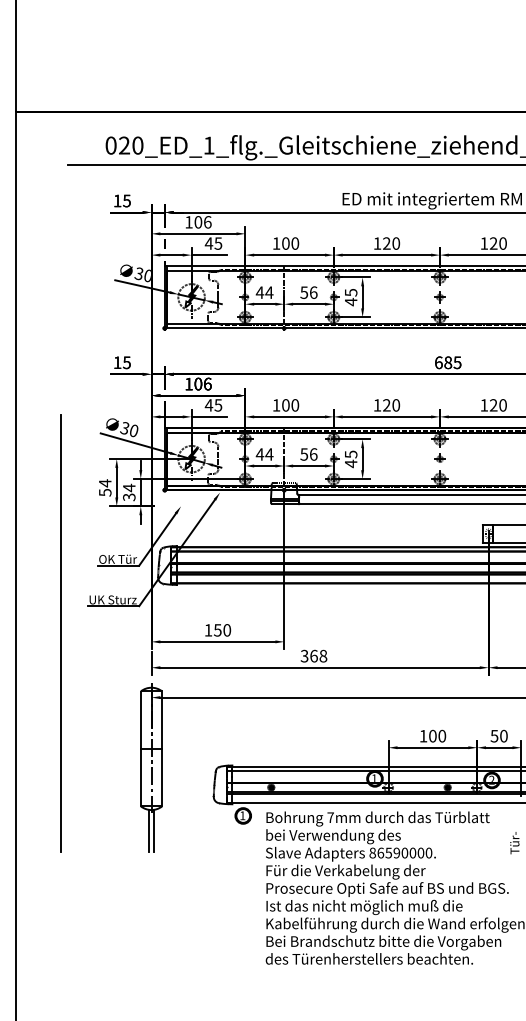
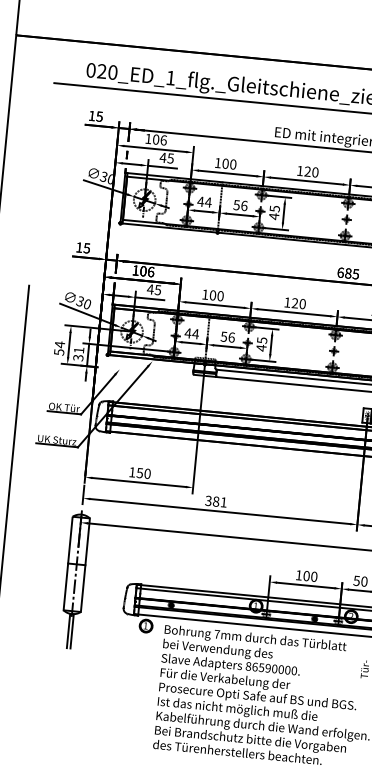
text: (129, 487) -> (79, 349), 34 -> 31
text: (318, 655) -> (219, 501), 368 -> 381

